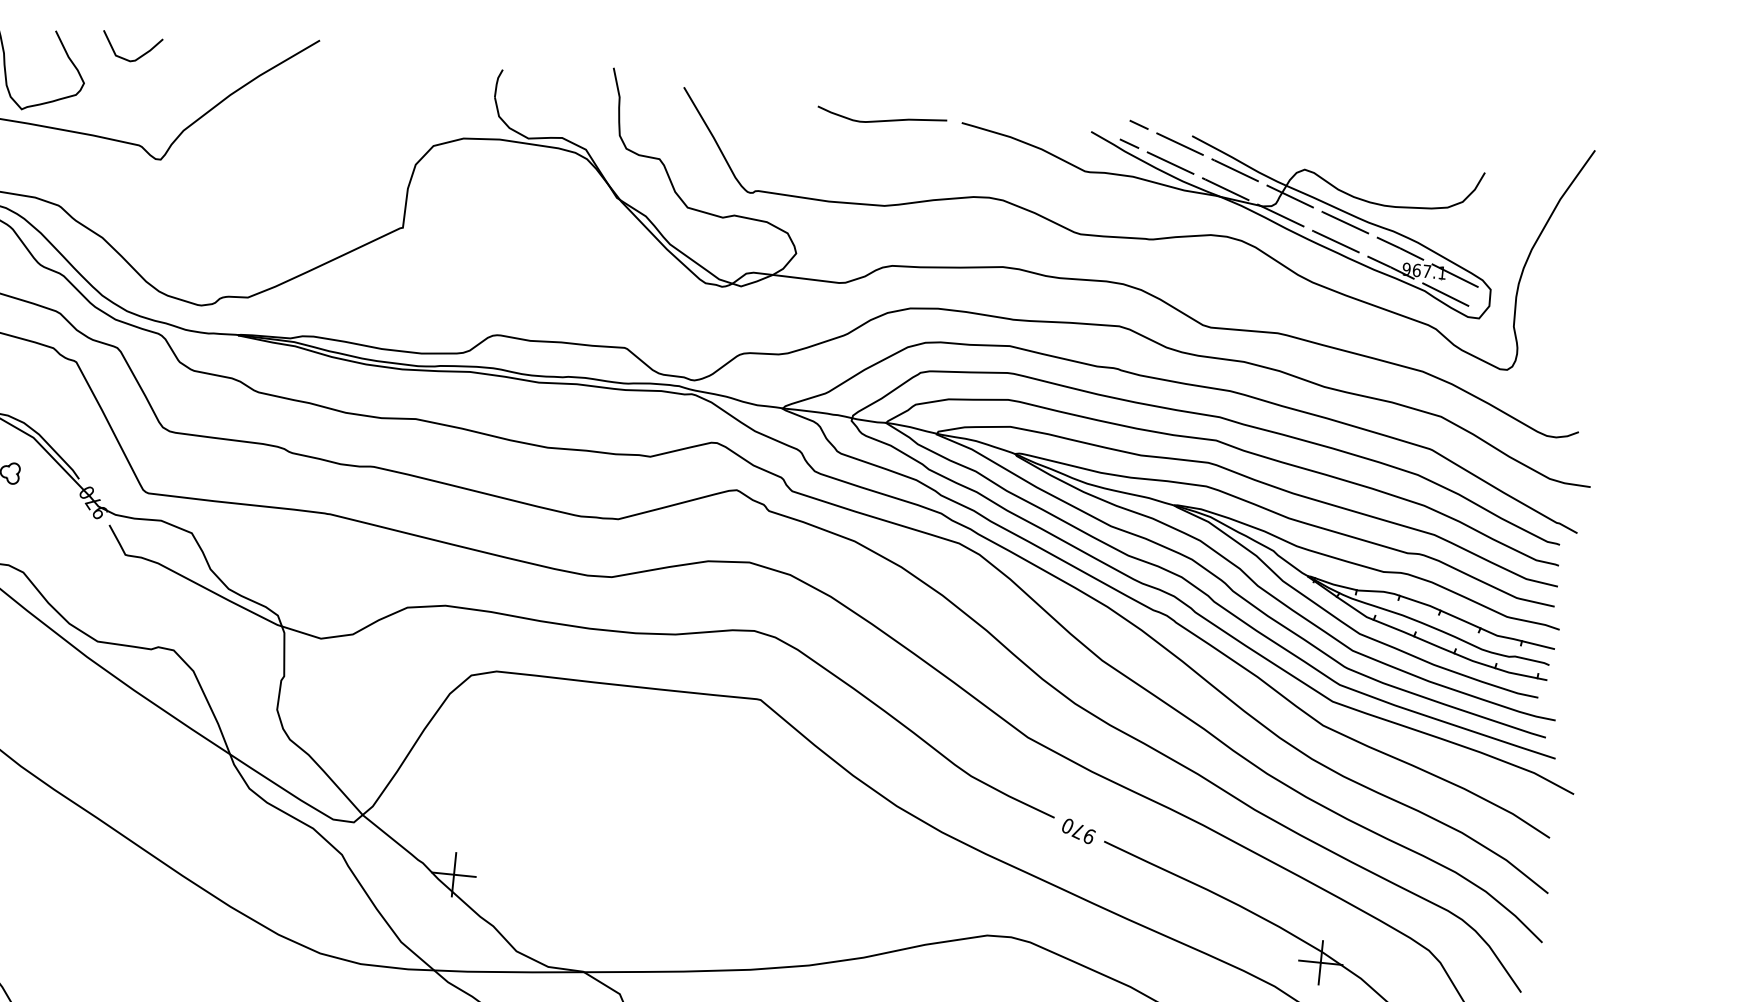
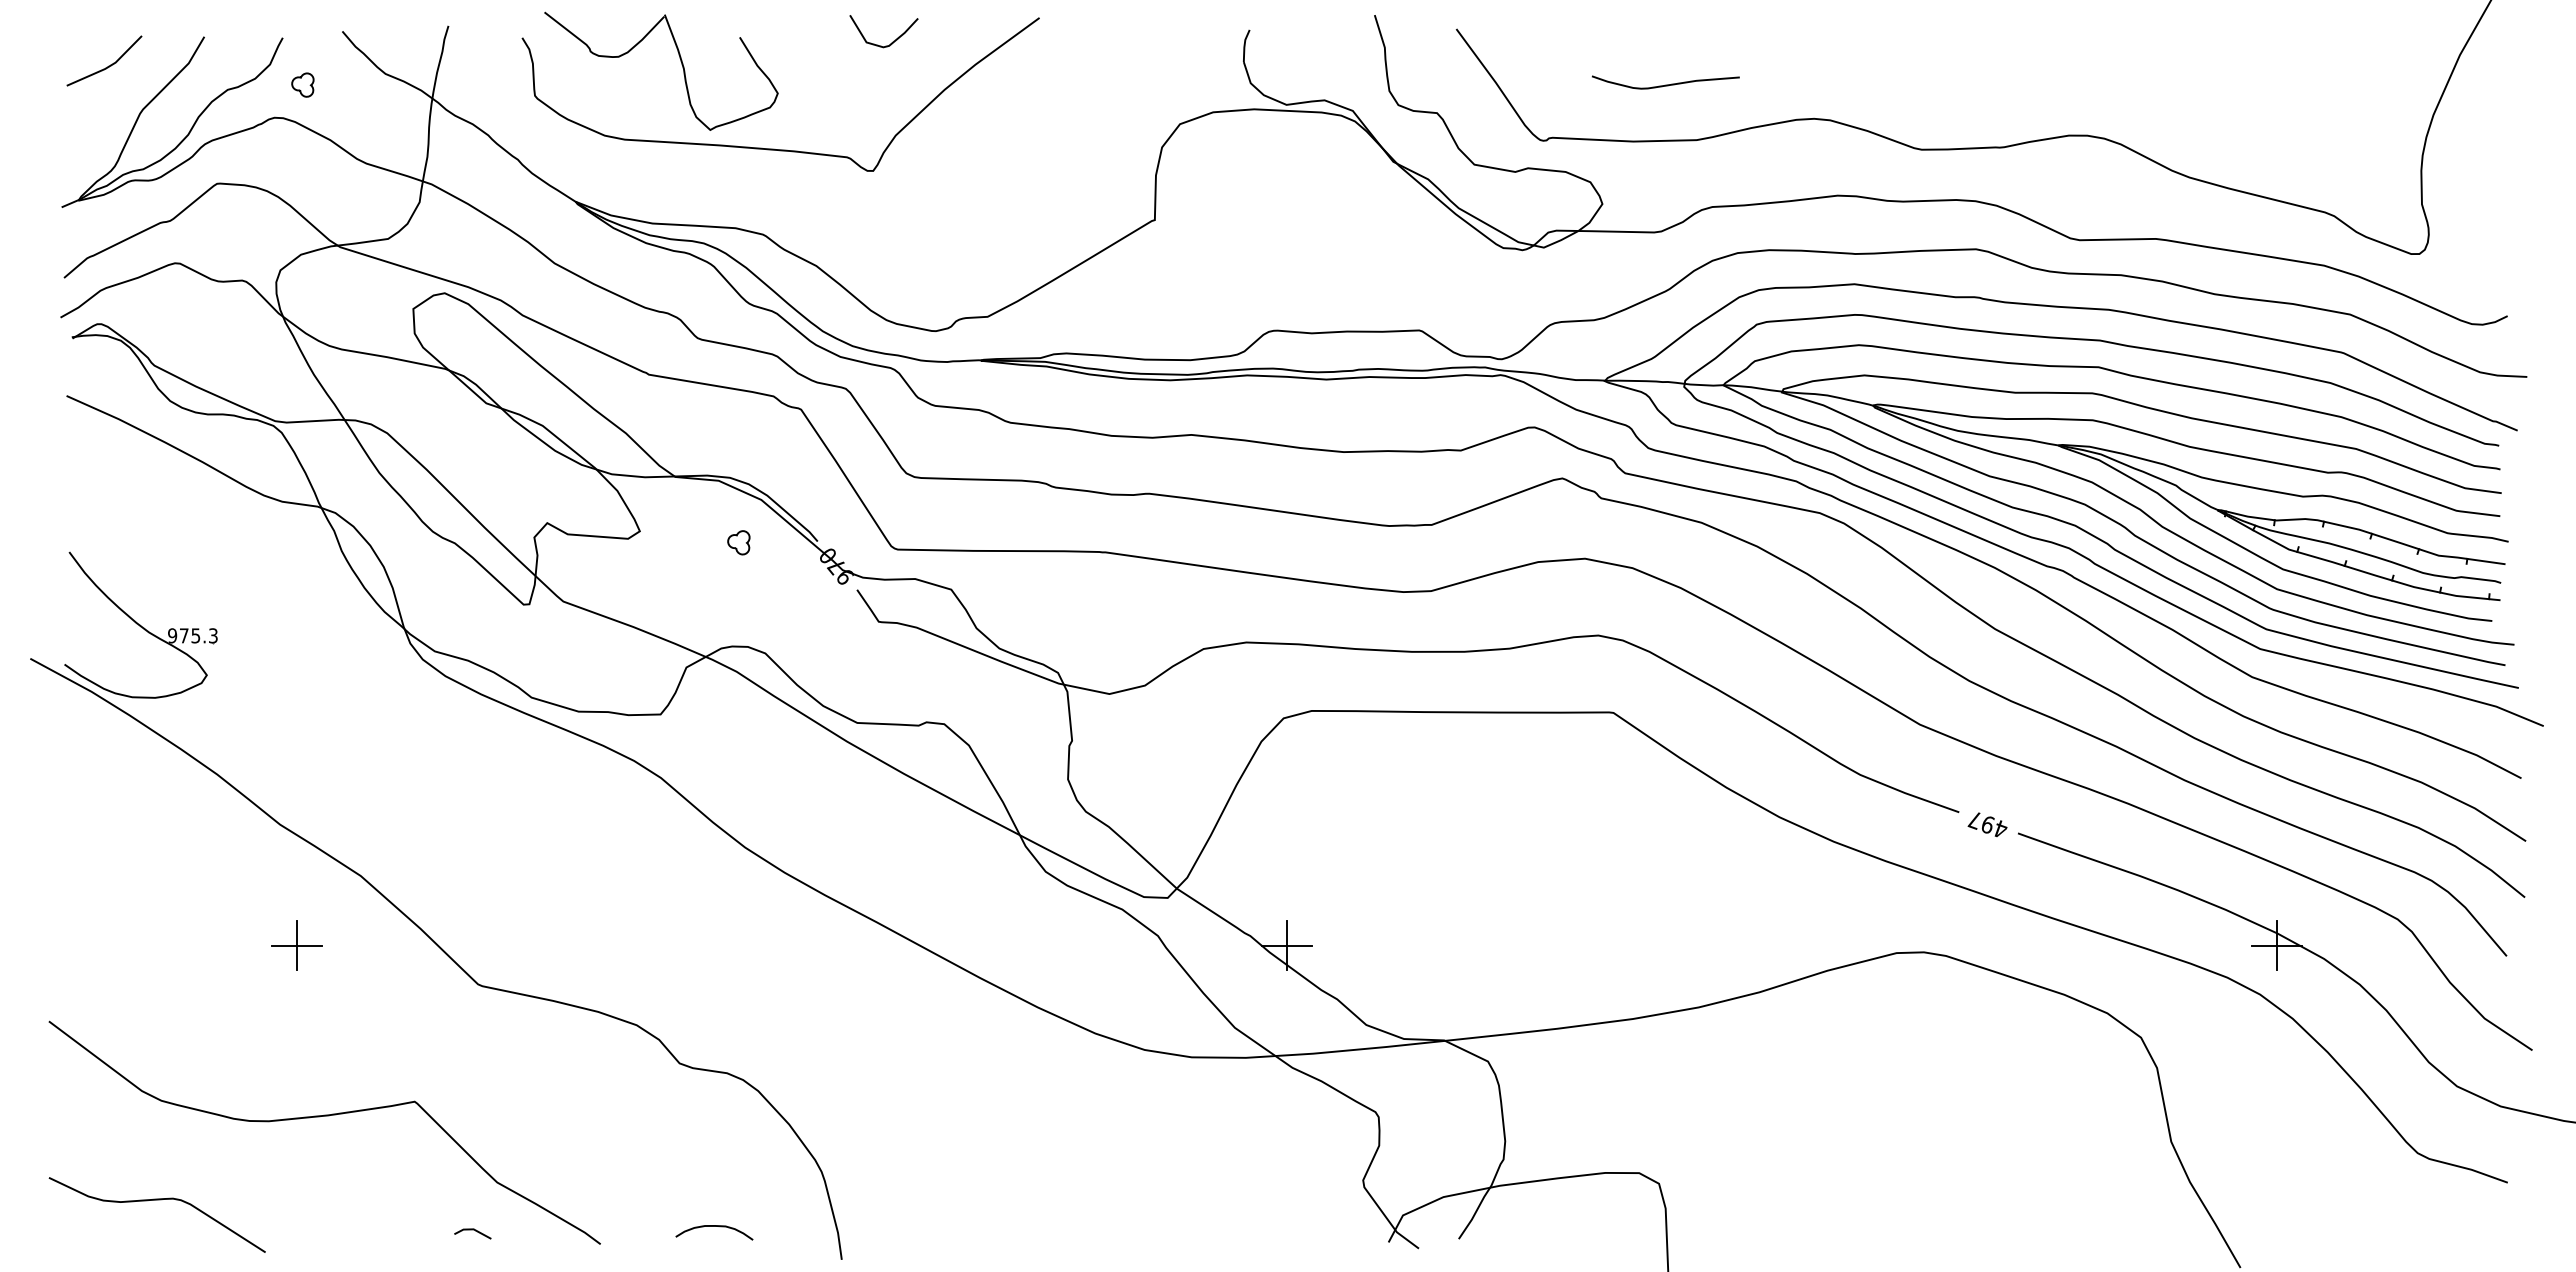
curve: (138, 57) -> (892, 41), moved
curve: (881, 120) -> (1665, 84), moved
part: (1228, 201) -> (2084, 95), removed
text: (1078, 831) -> (1987, 824), 970 -> 497

